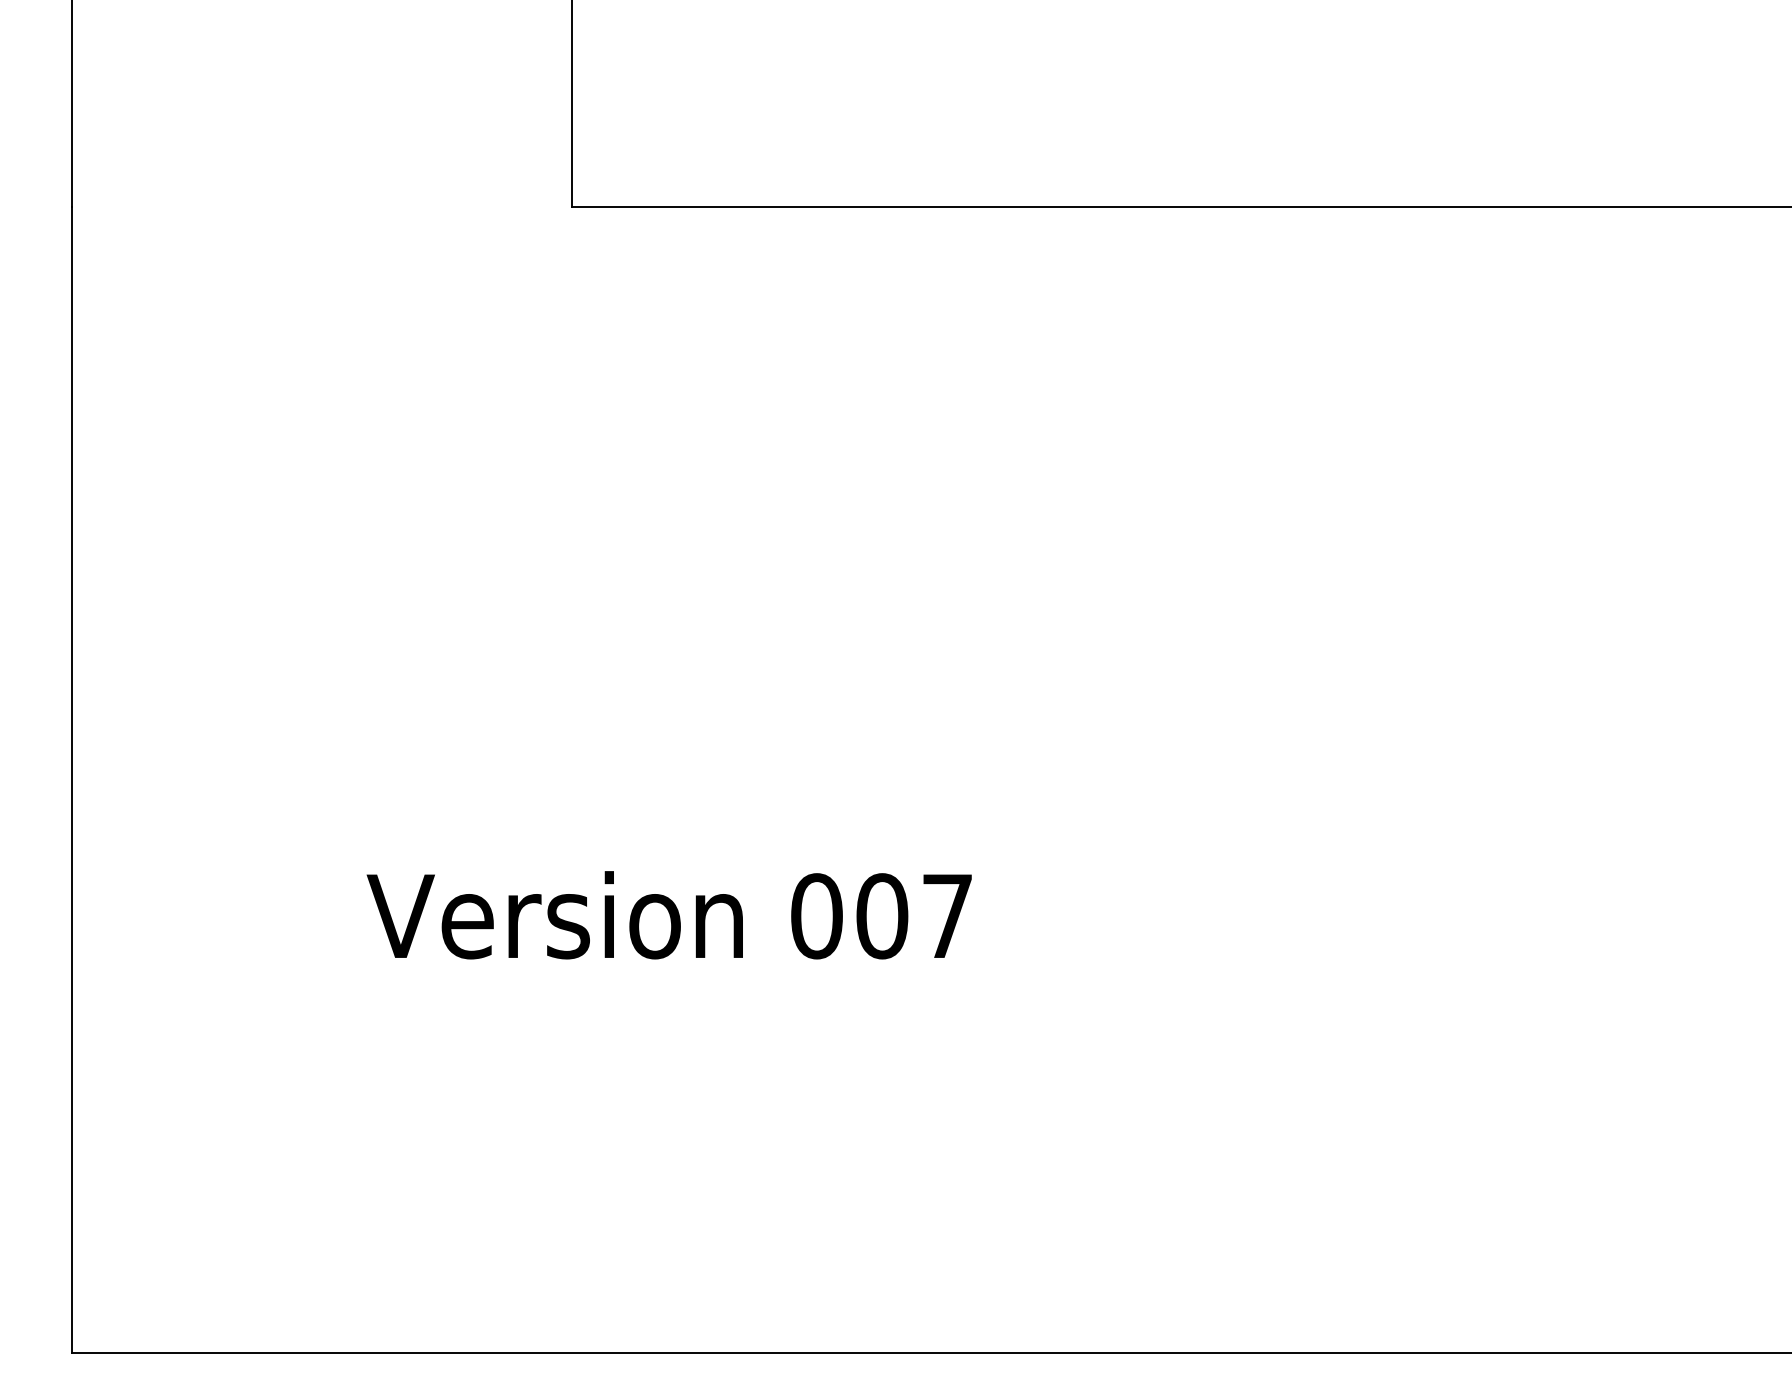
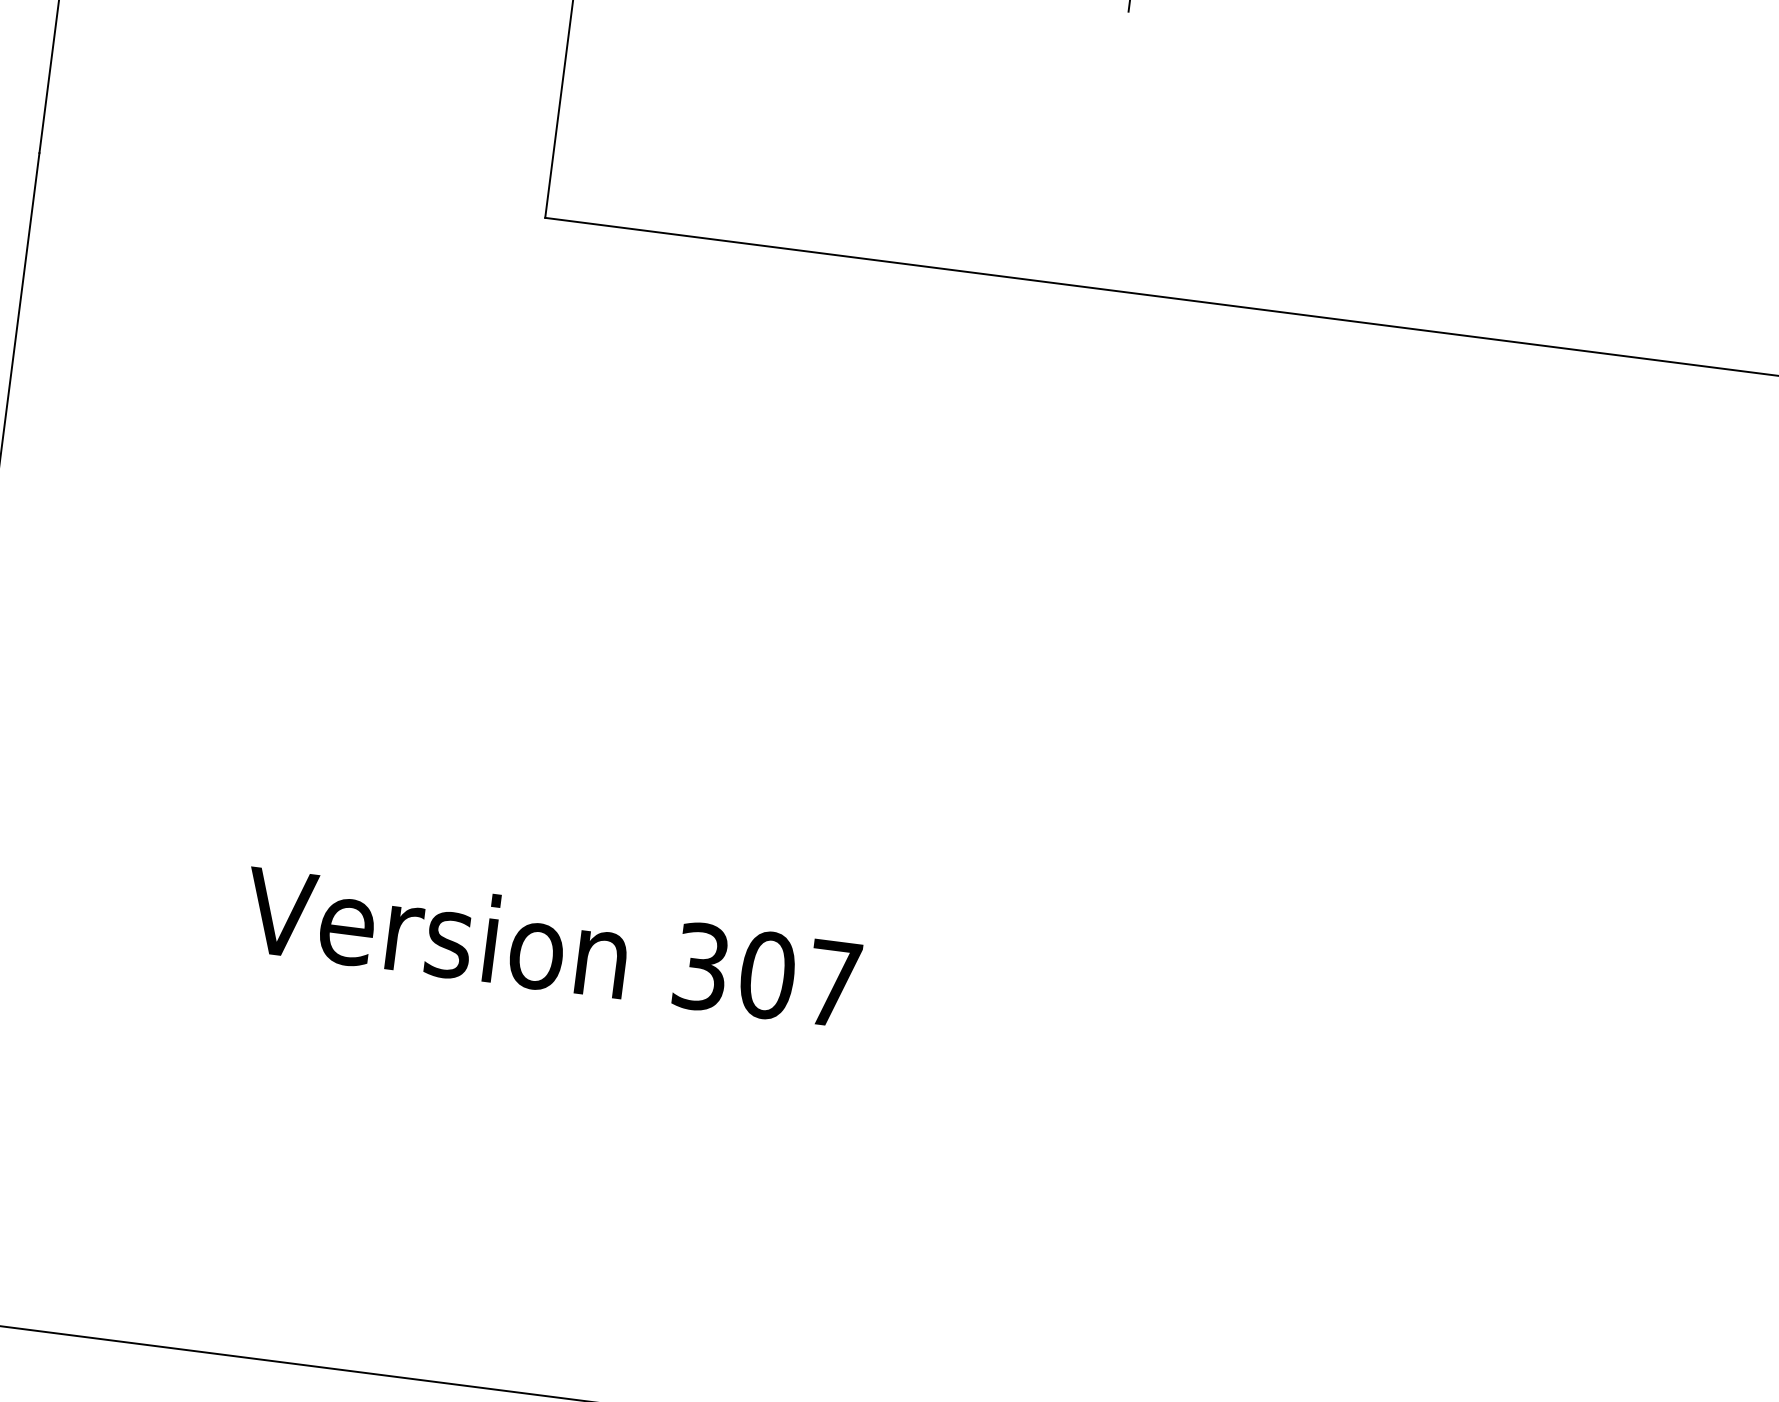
text: (816, 916) -> (700, 967), 007 -> 307

